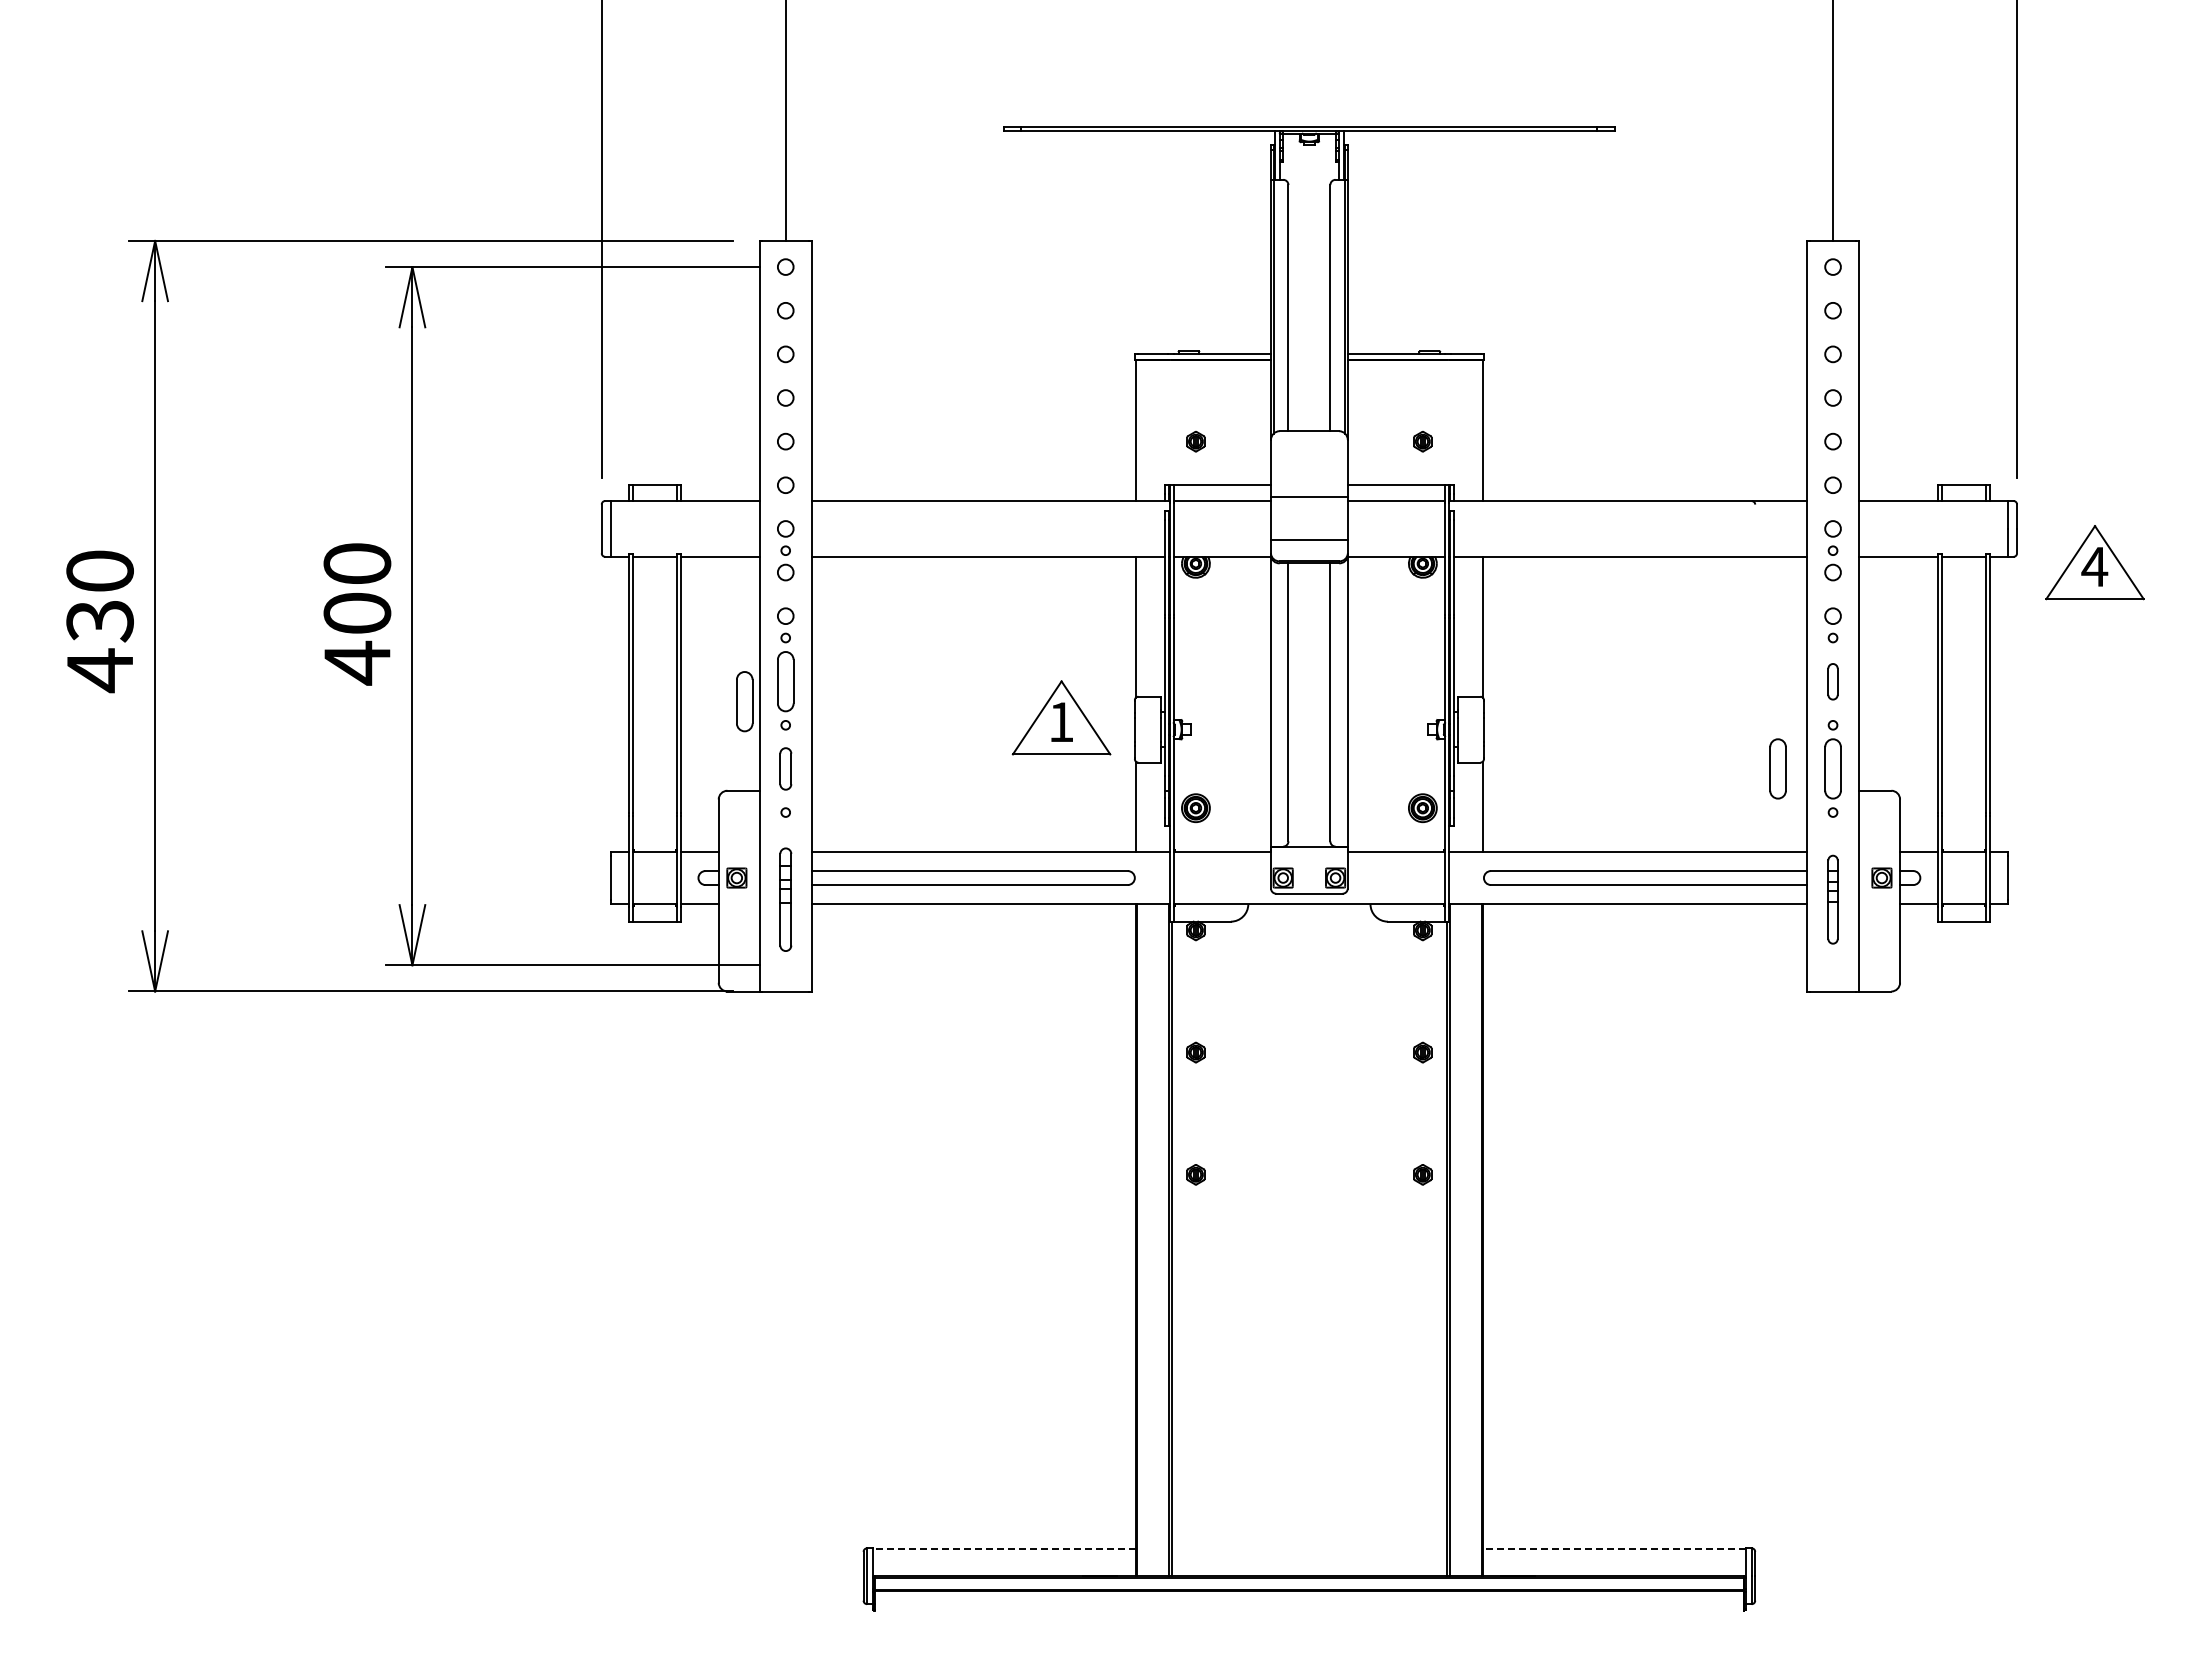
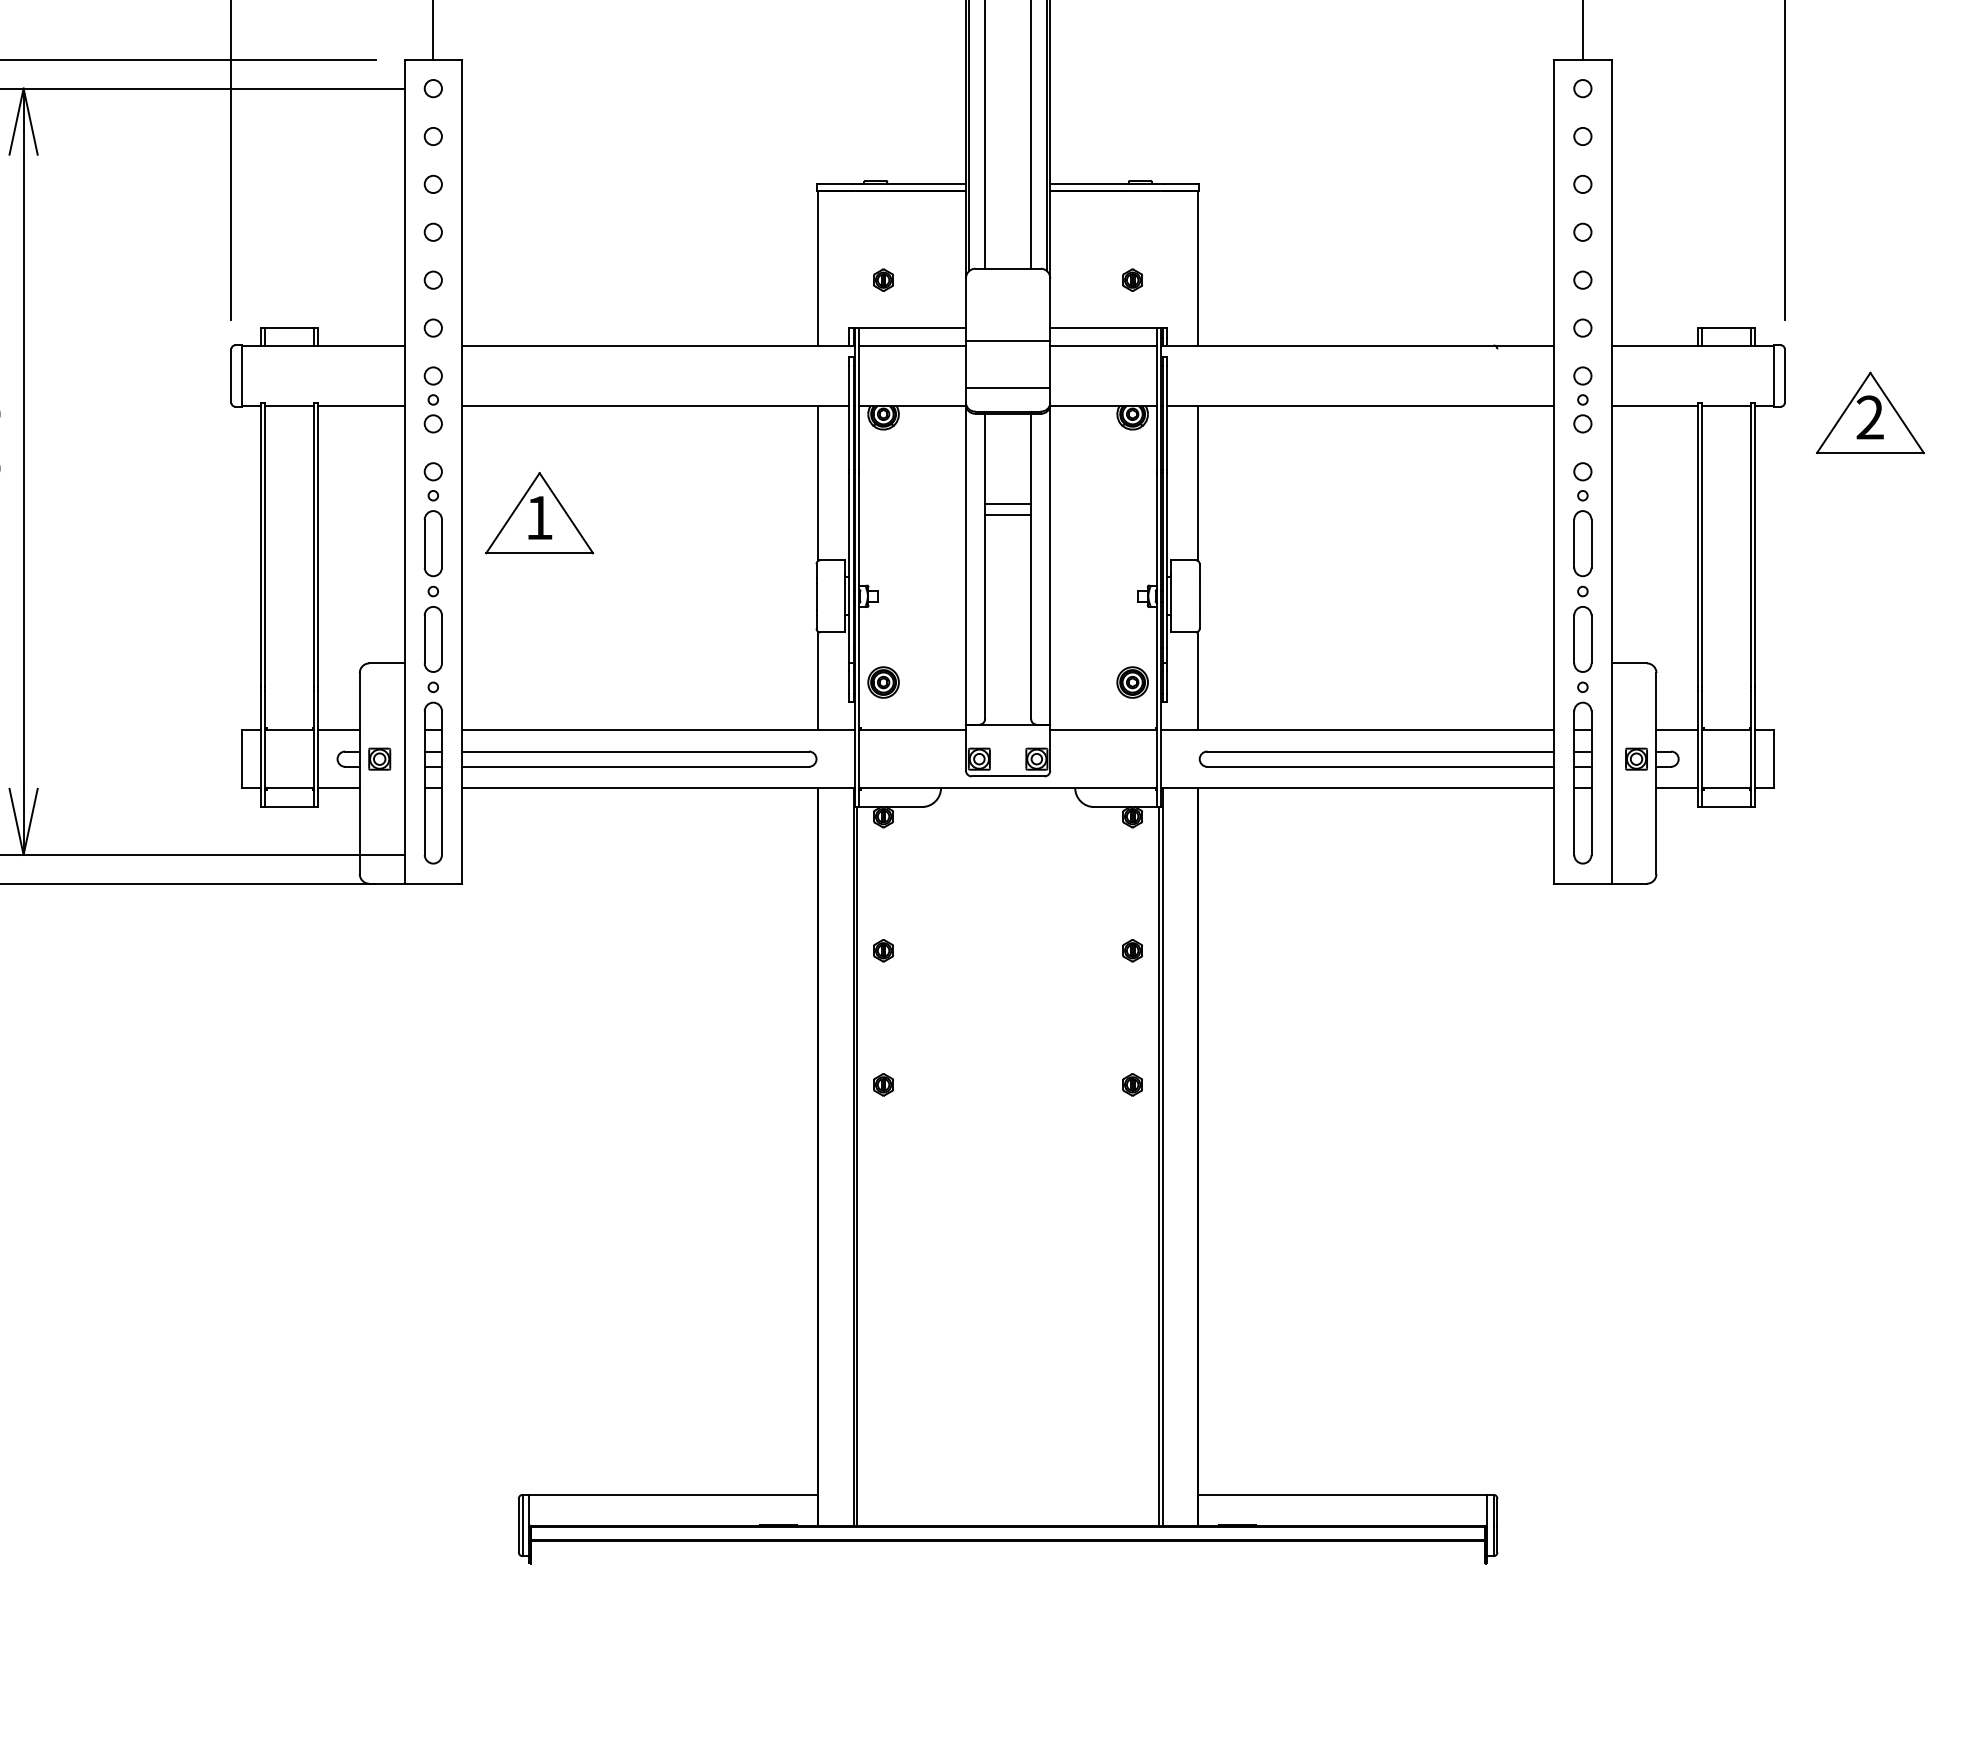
text: (2094, 566) -> (1869, 417), 4 -> 2
line: (1309, 645) -> (1008, 503), added
line: (1309, 655) -> (1008, 514), added
part: (1832, 681) -> (1582, 543), size x1.67
part: (744, 701) -> (388, 565), removed
part: (1061, 717) -> (539, 512), moved
part: (785, 768) -> (433, 638), size x1.43
part: (1777, 768) -> (1521, 638), removed
part: (785, 899) -> (433, 782), size x1.43
part: (1832, 899) -> (1582, 782), size x1.67
line: (1004, 1548) -> (673, 1495), dashed -> solid
line: (1614, 1548) -> (1342, 1495), dashed -> solid

